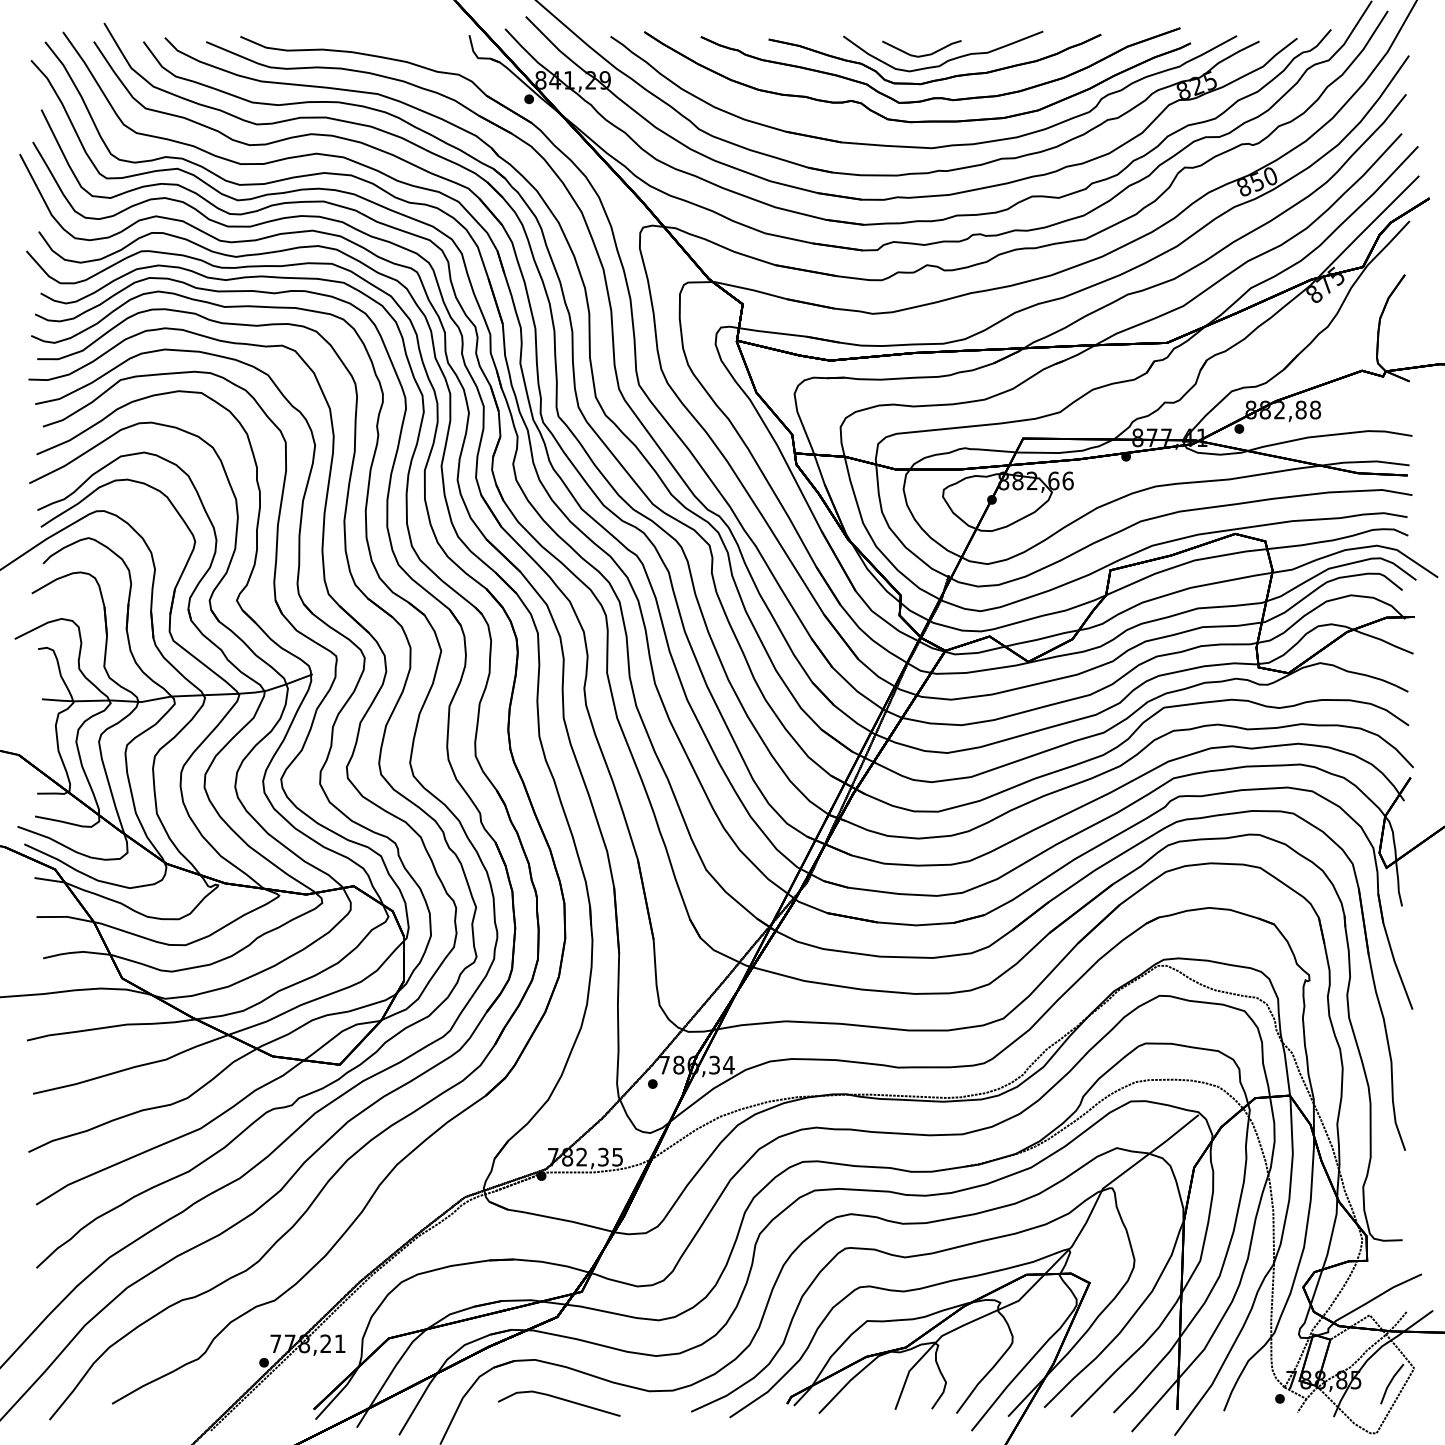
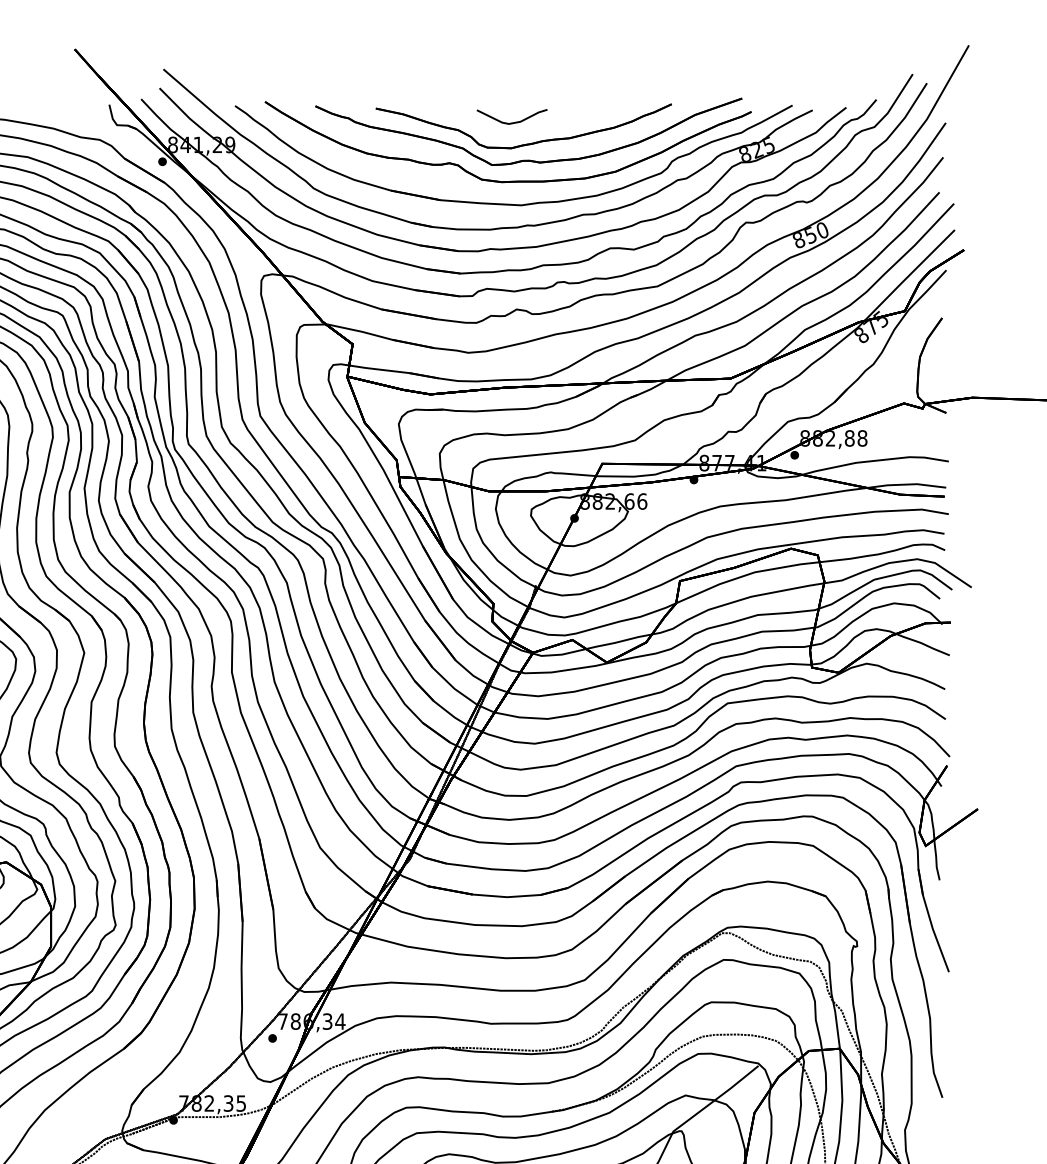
part: (948, 59) -> (535, 126), removed

